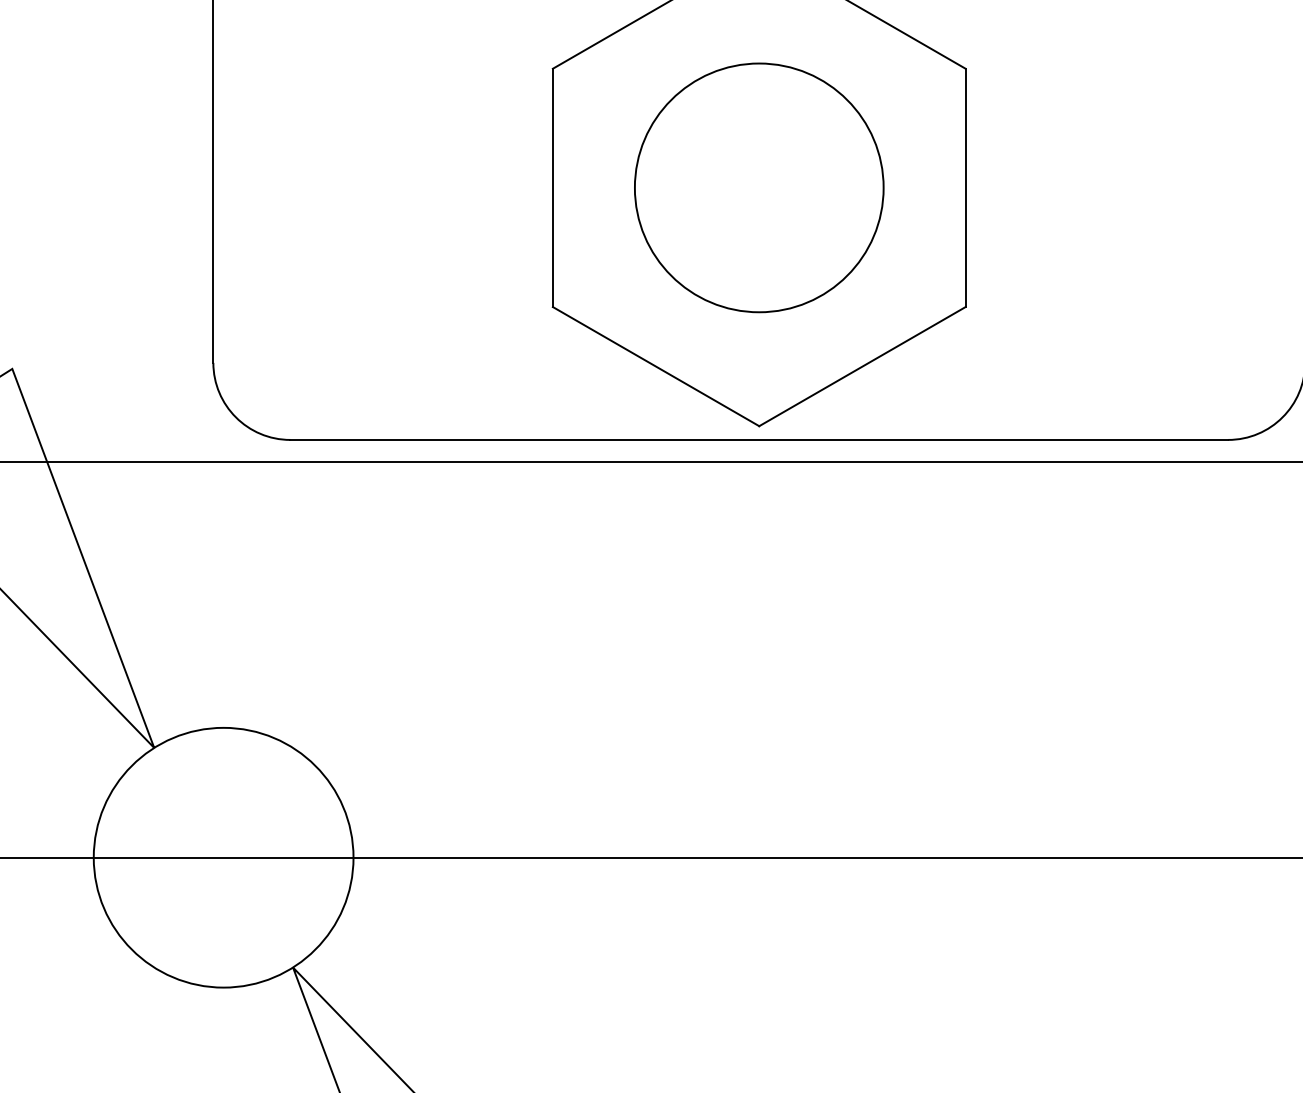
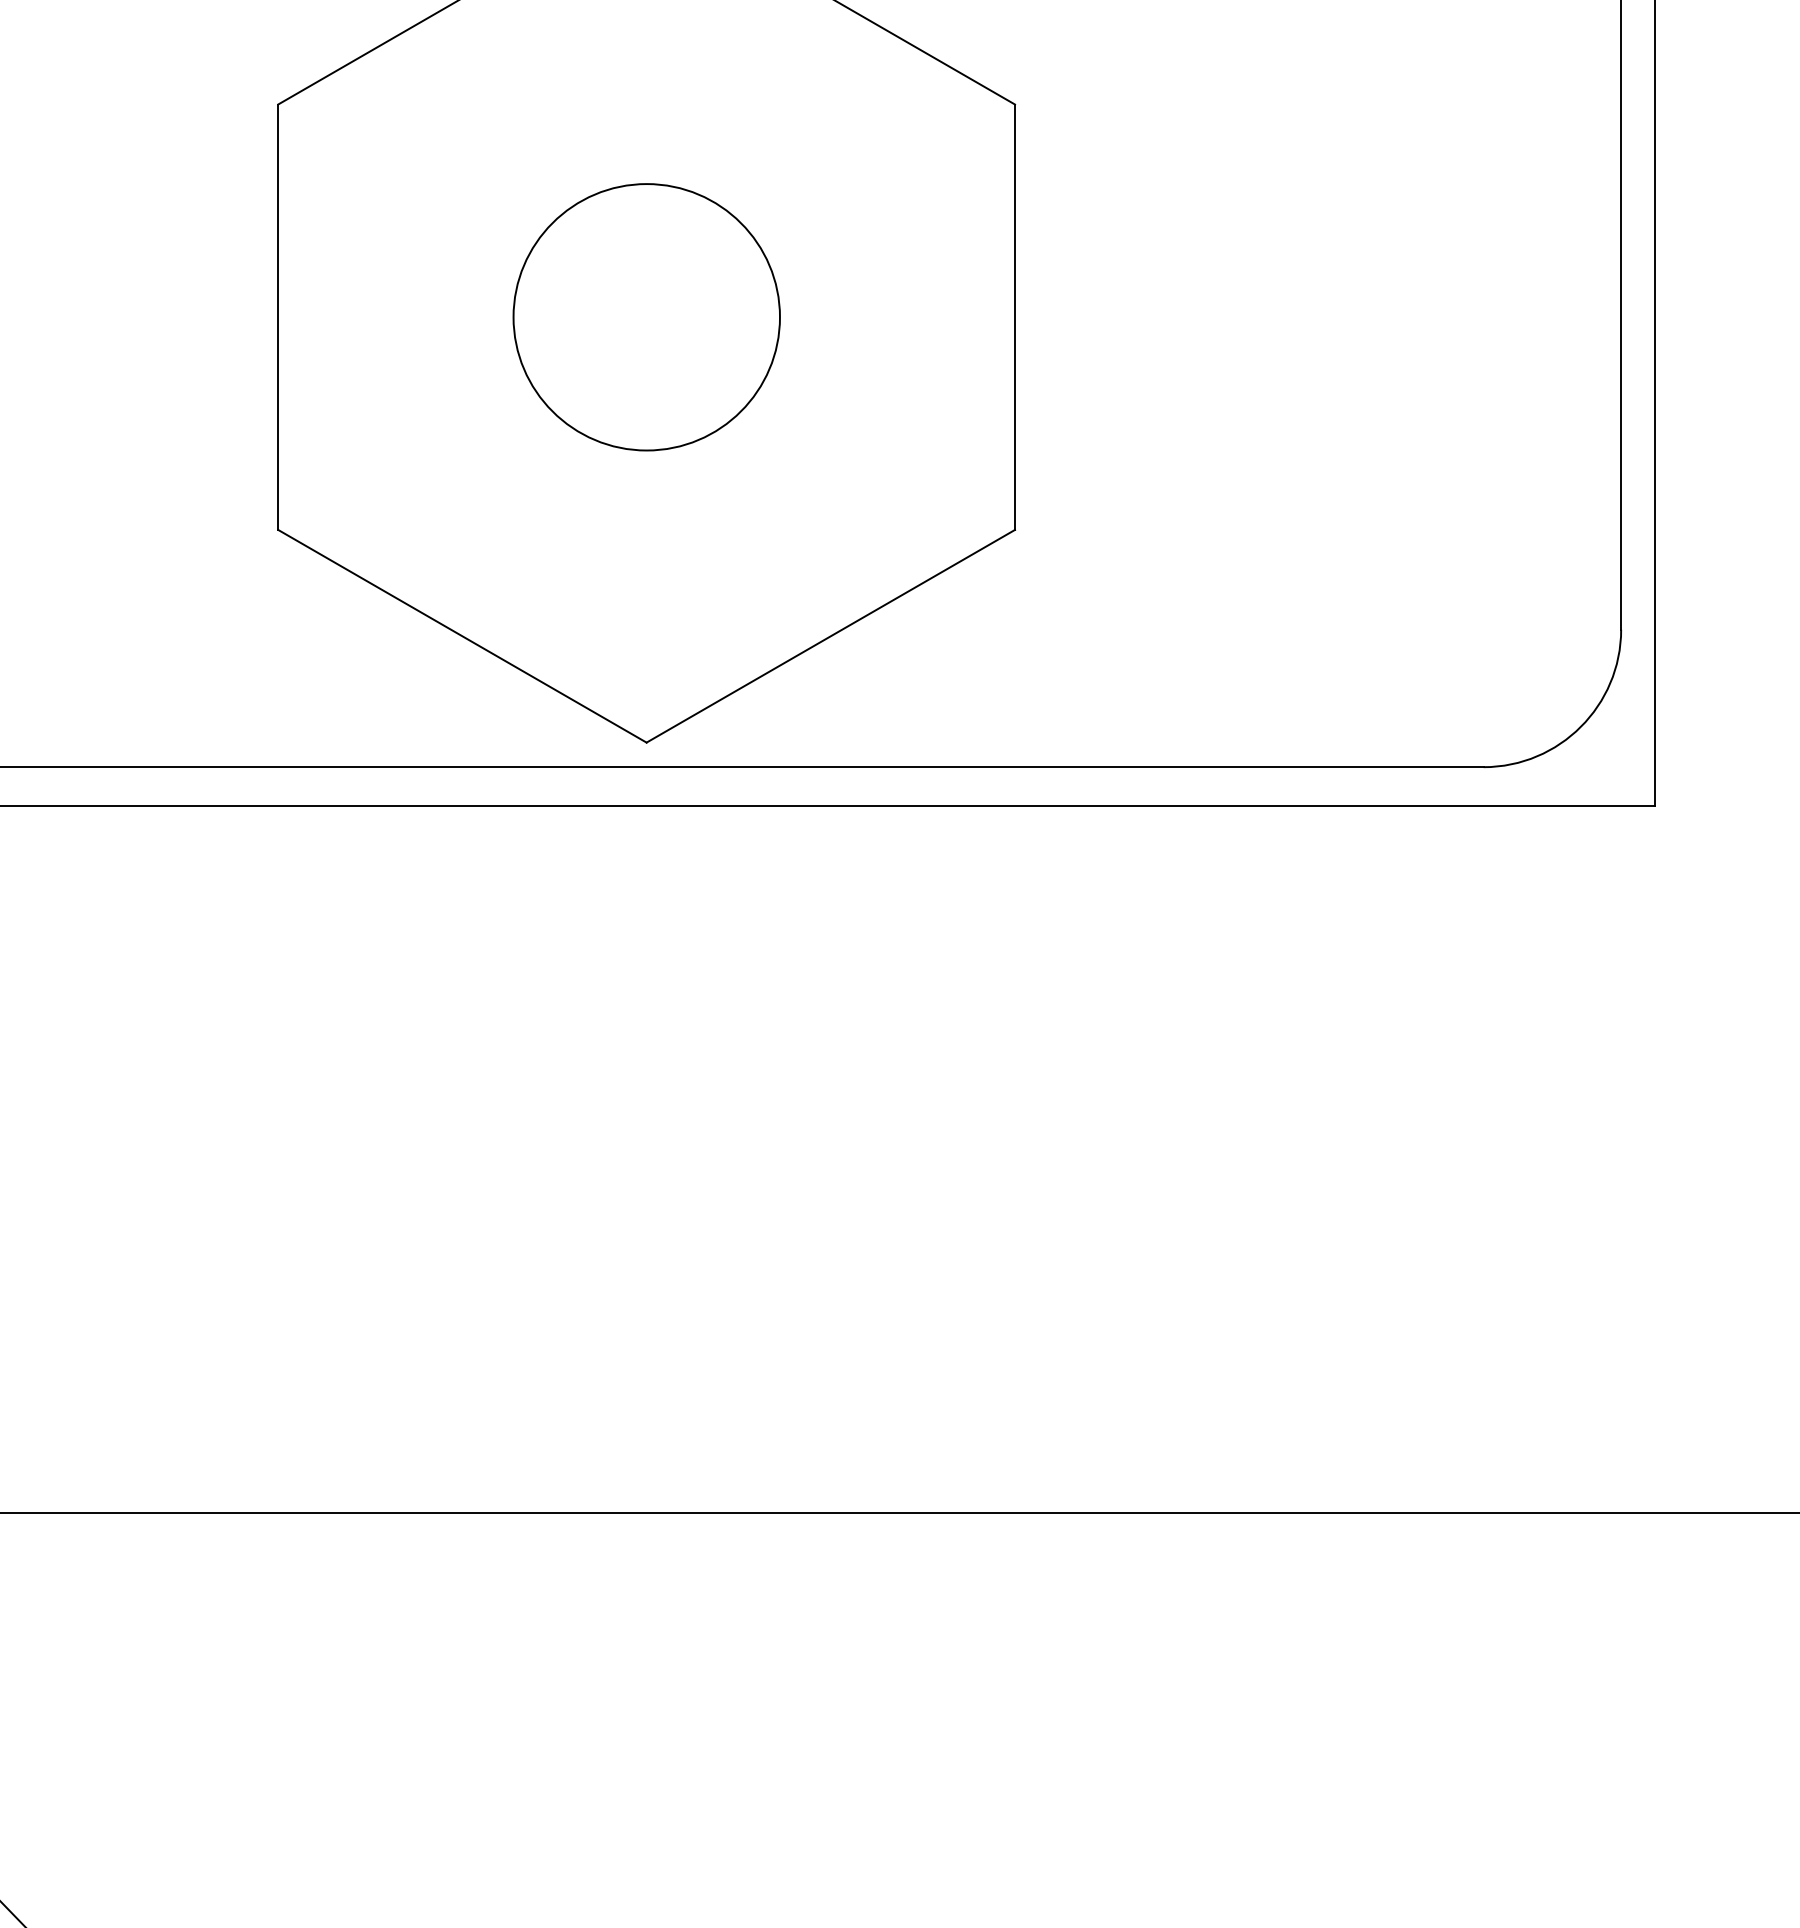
circle: (759, 187) -> (647, 316), size x0.6

